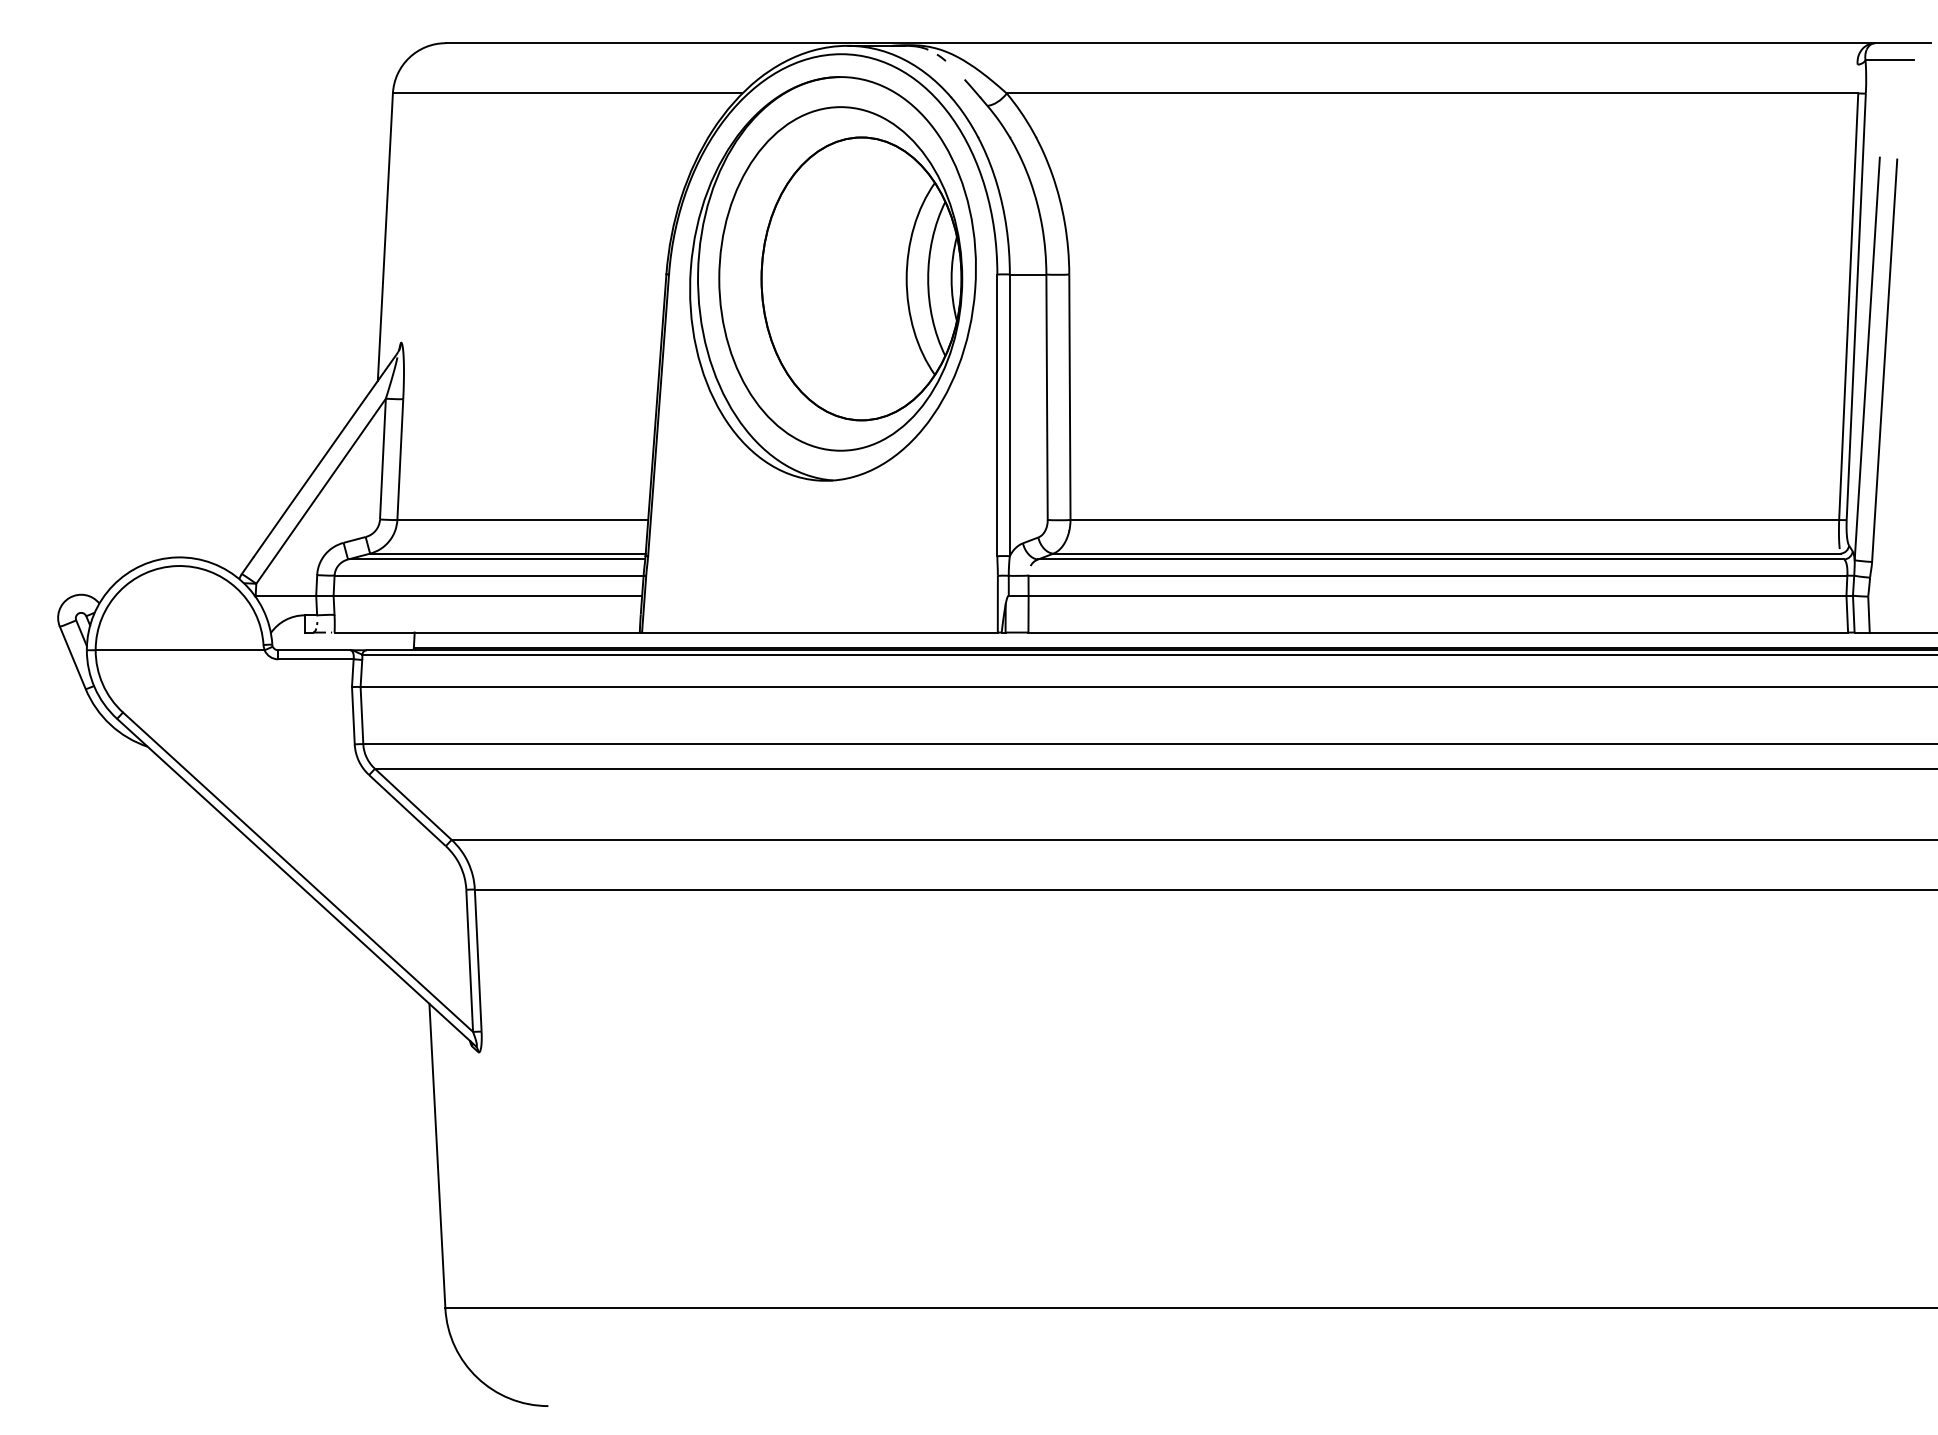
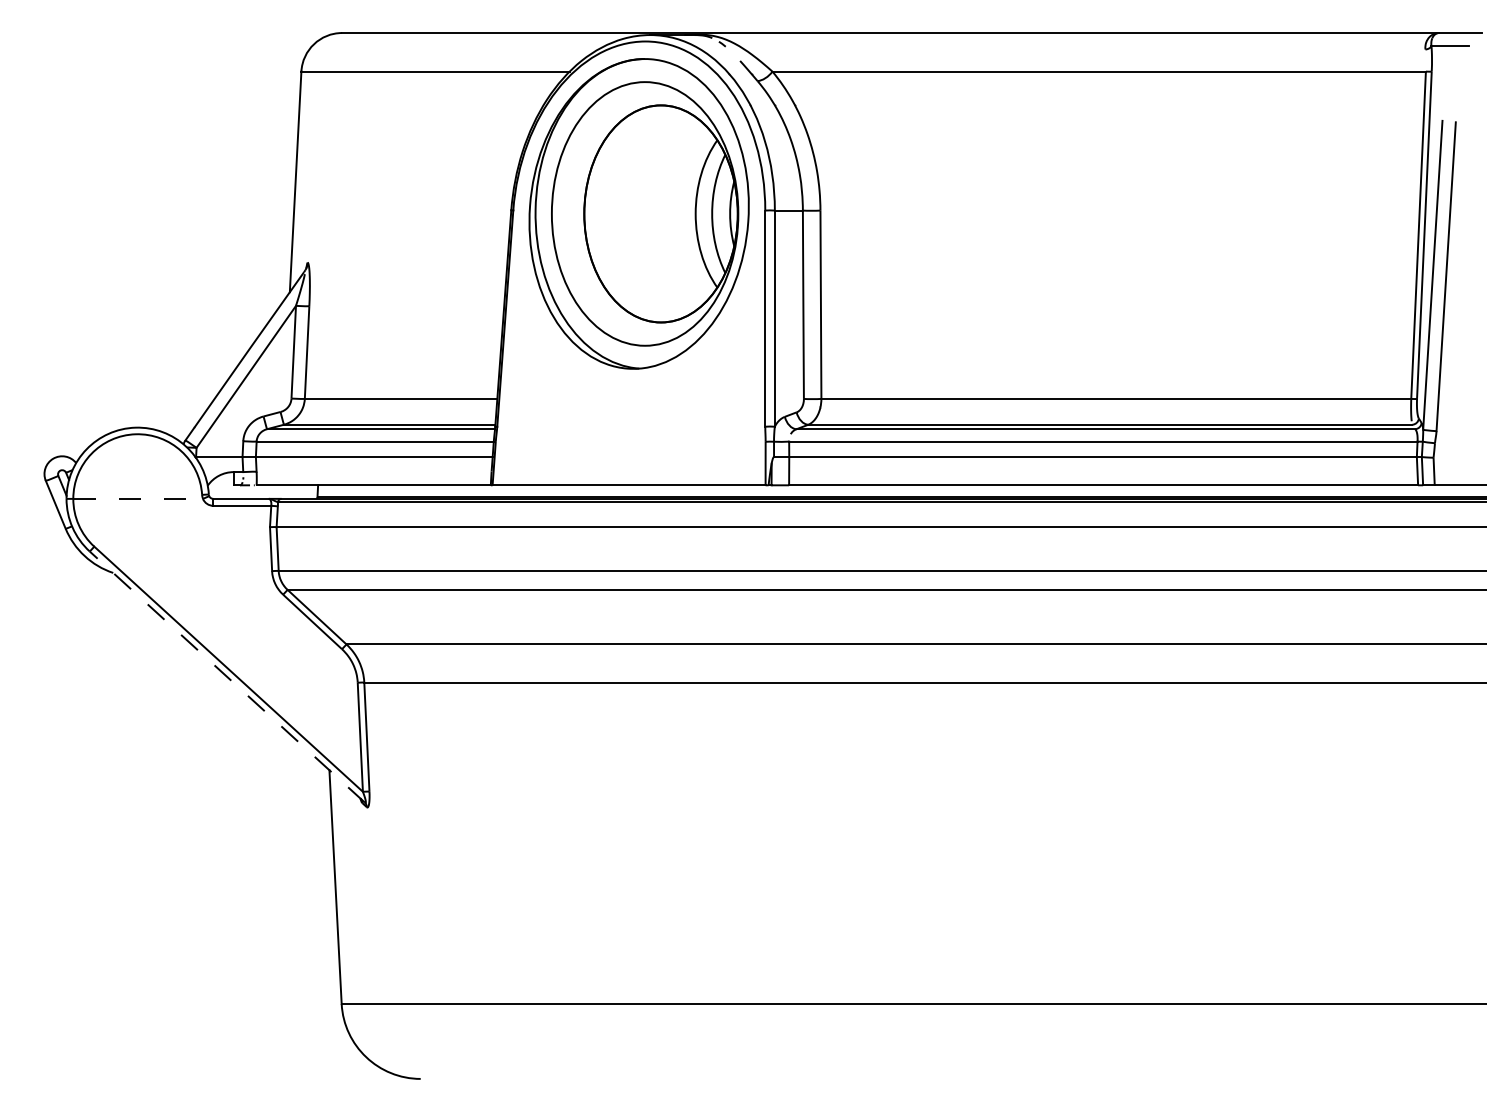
line: (180, 650) -> (138, 499), solid -> dashed
line: (296, 882) -> (227, 677), solid -> dashed

